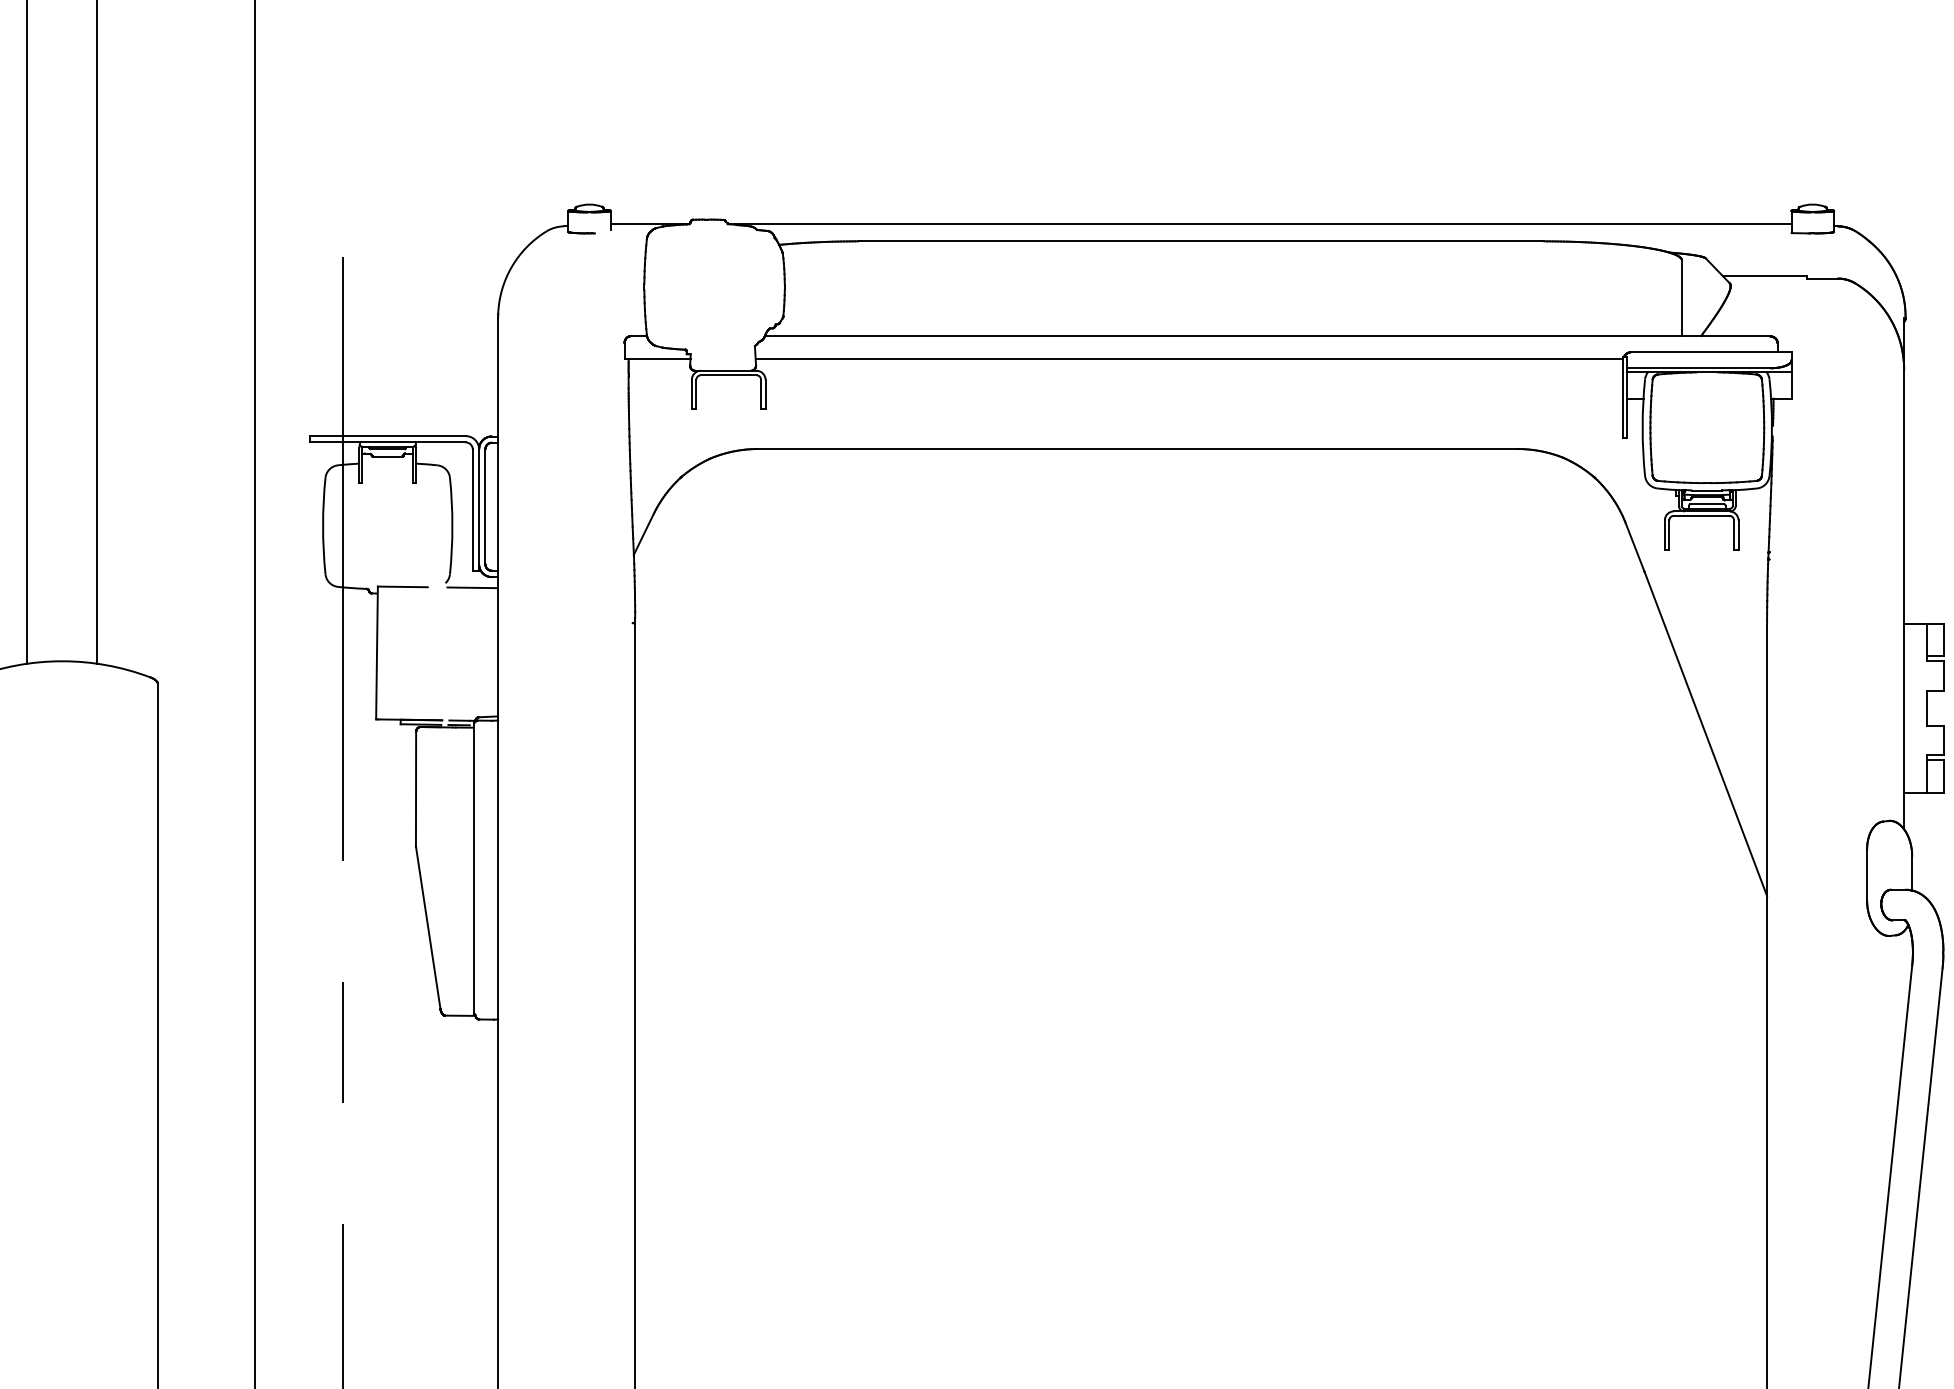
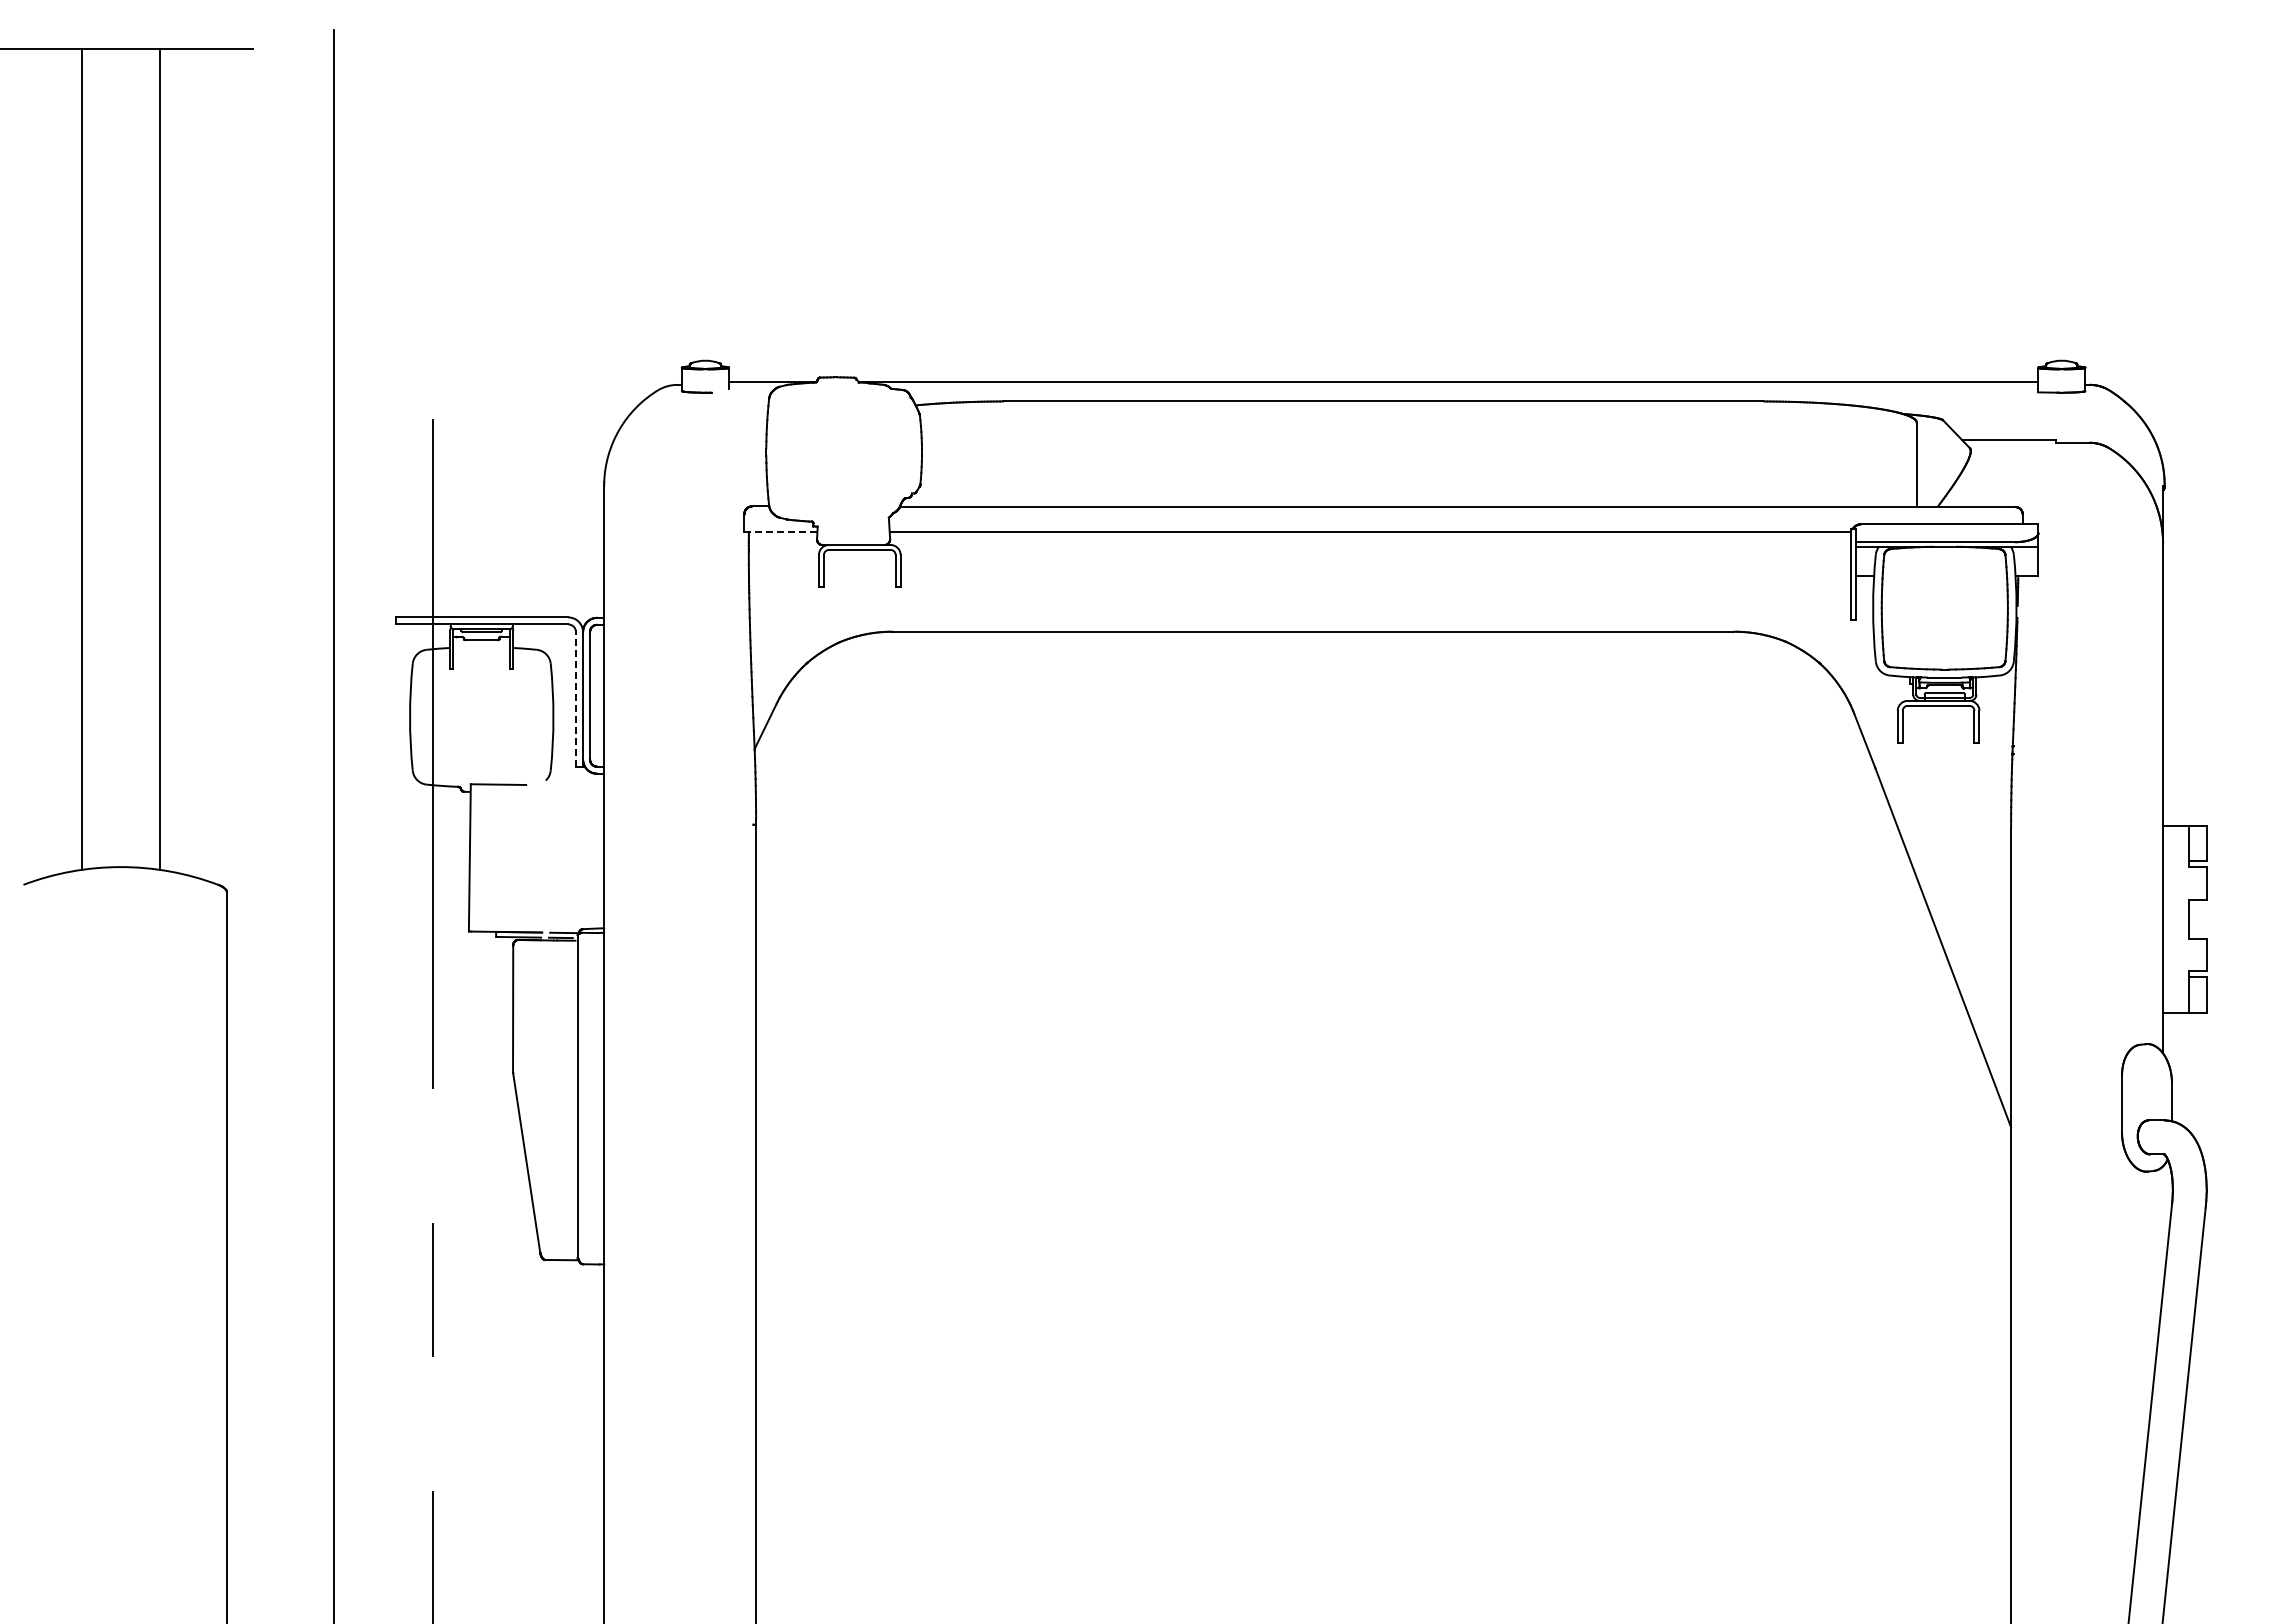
line: (658, 359) -> (781, 532), solid -> dashed
line: (473, 510) -> (576, 699), solid -> dashed
line: (472, 587) -> (575, 785), removed

